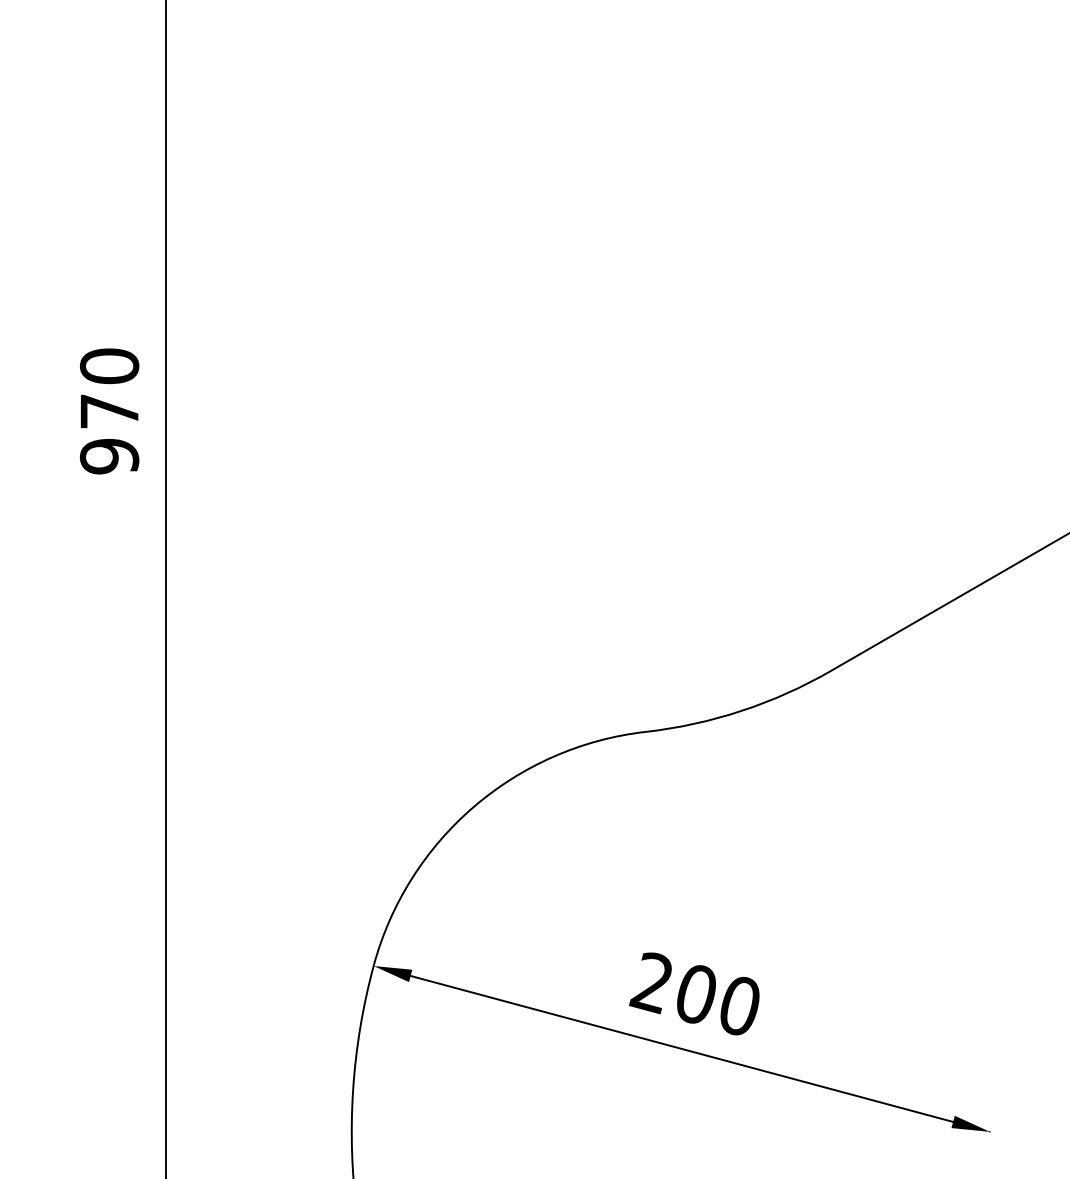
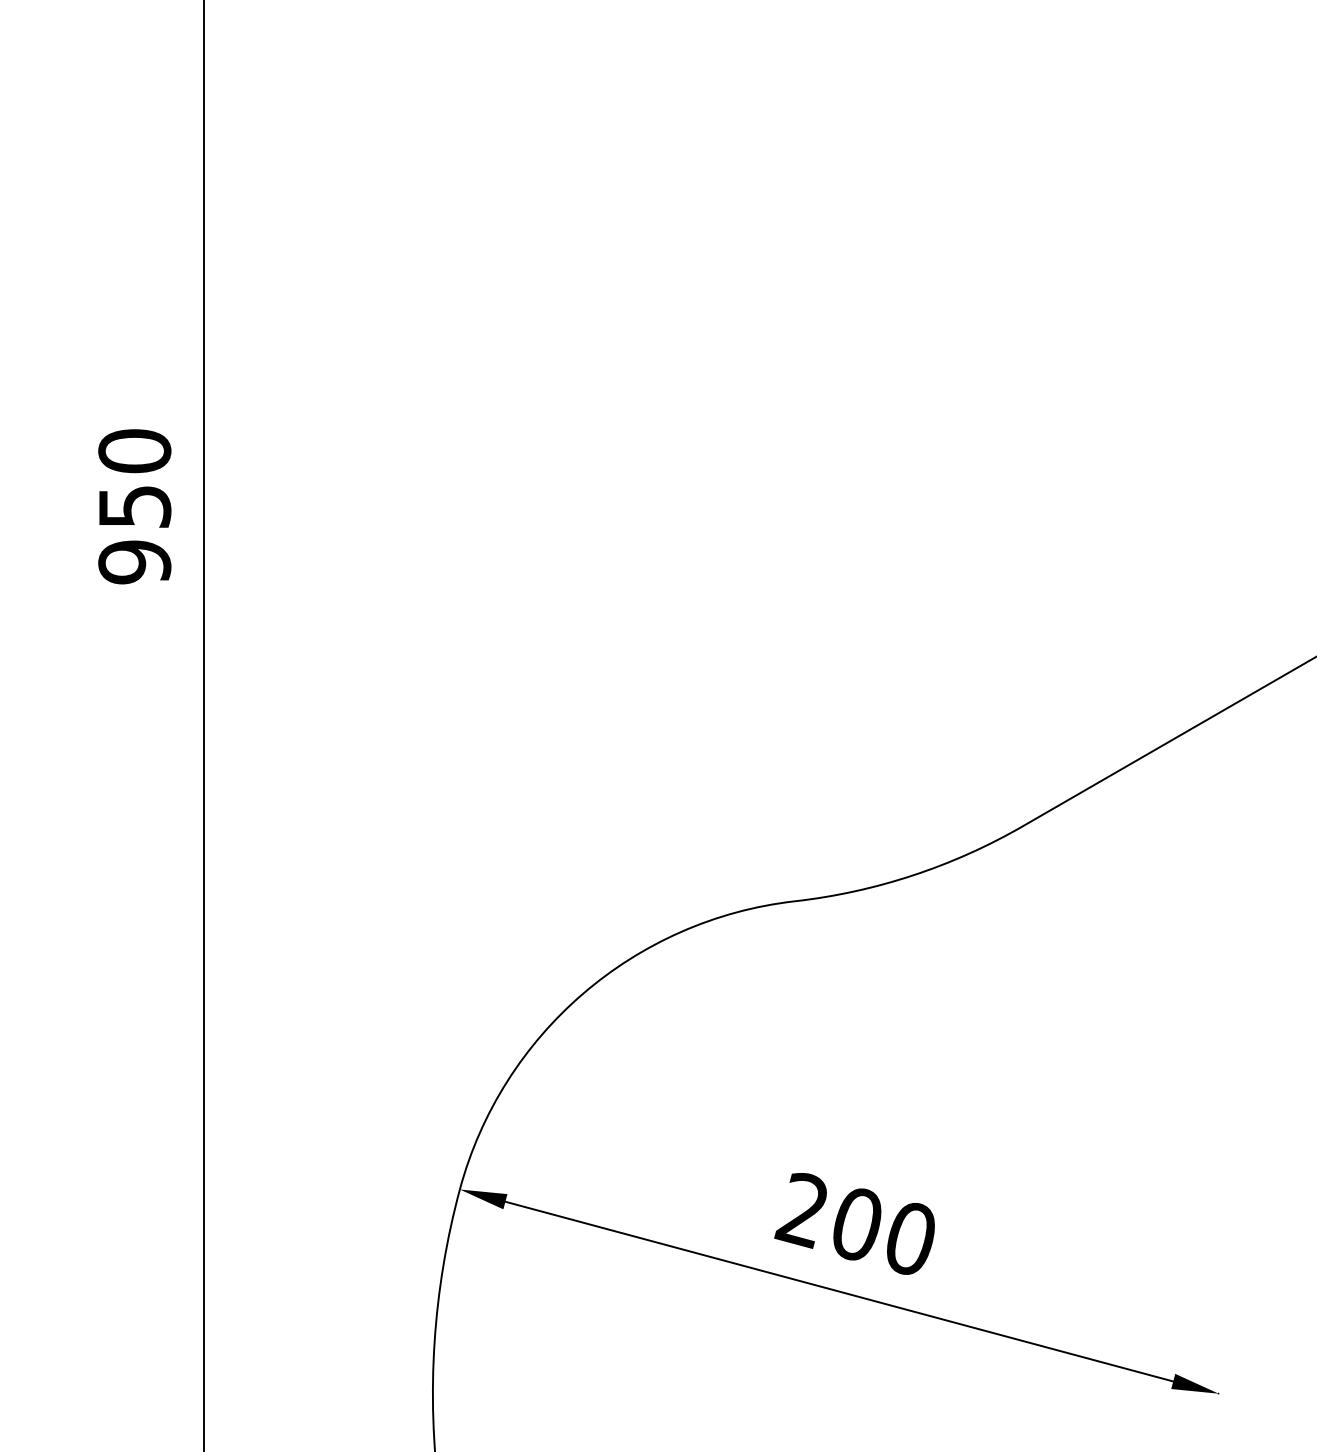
text: (110, 411) -> (135, 506), 970 -> 950

